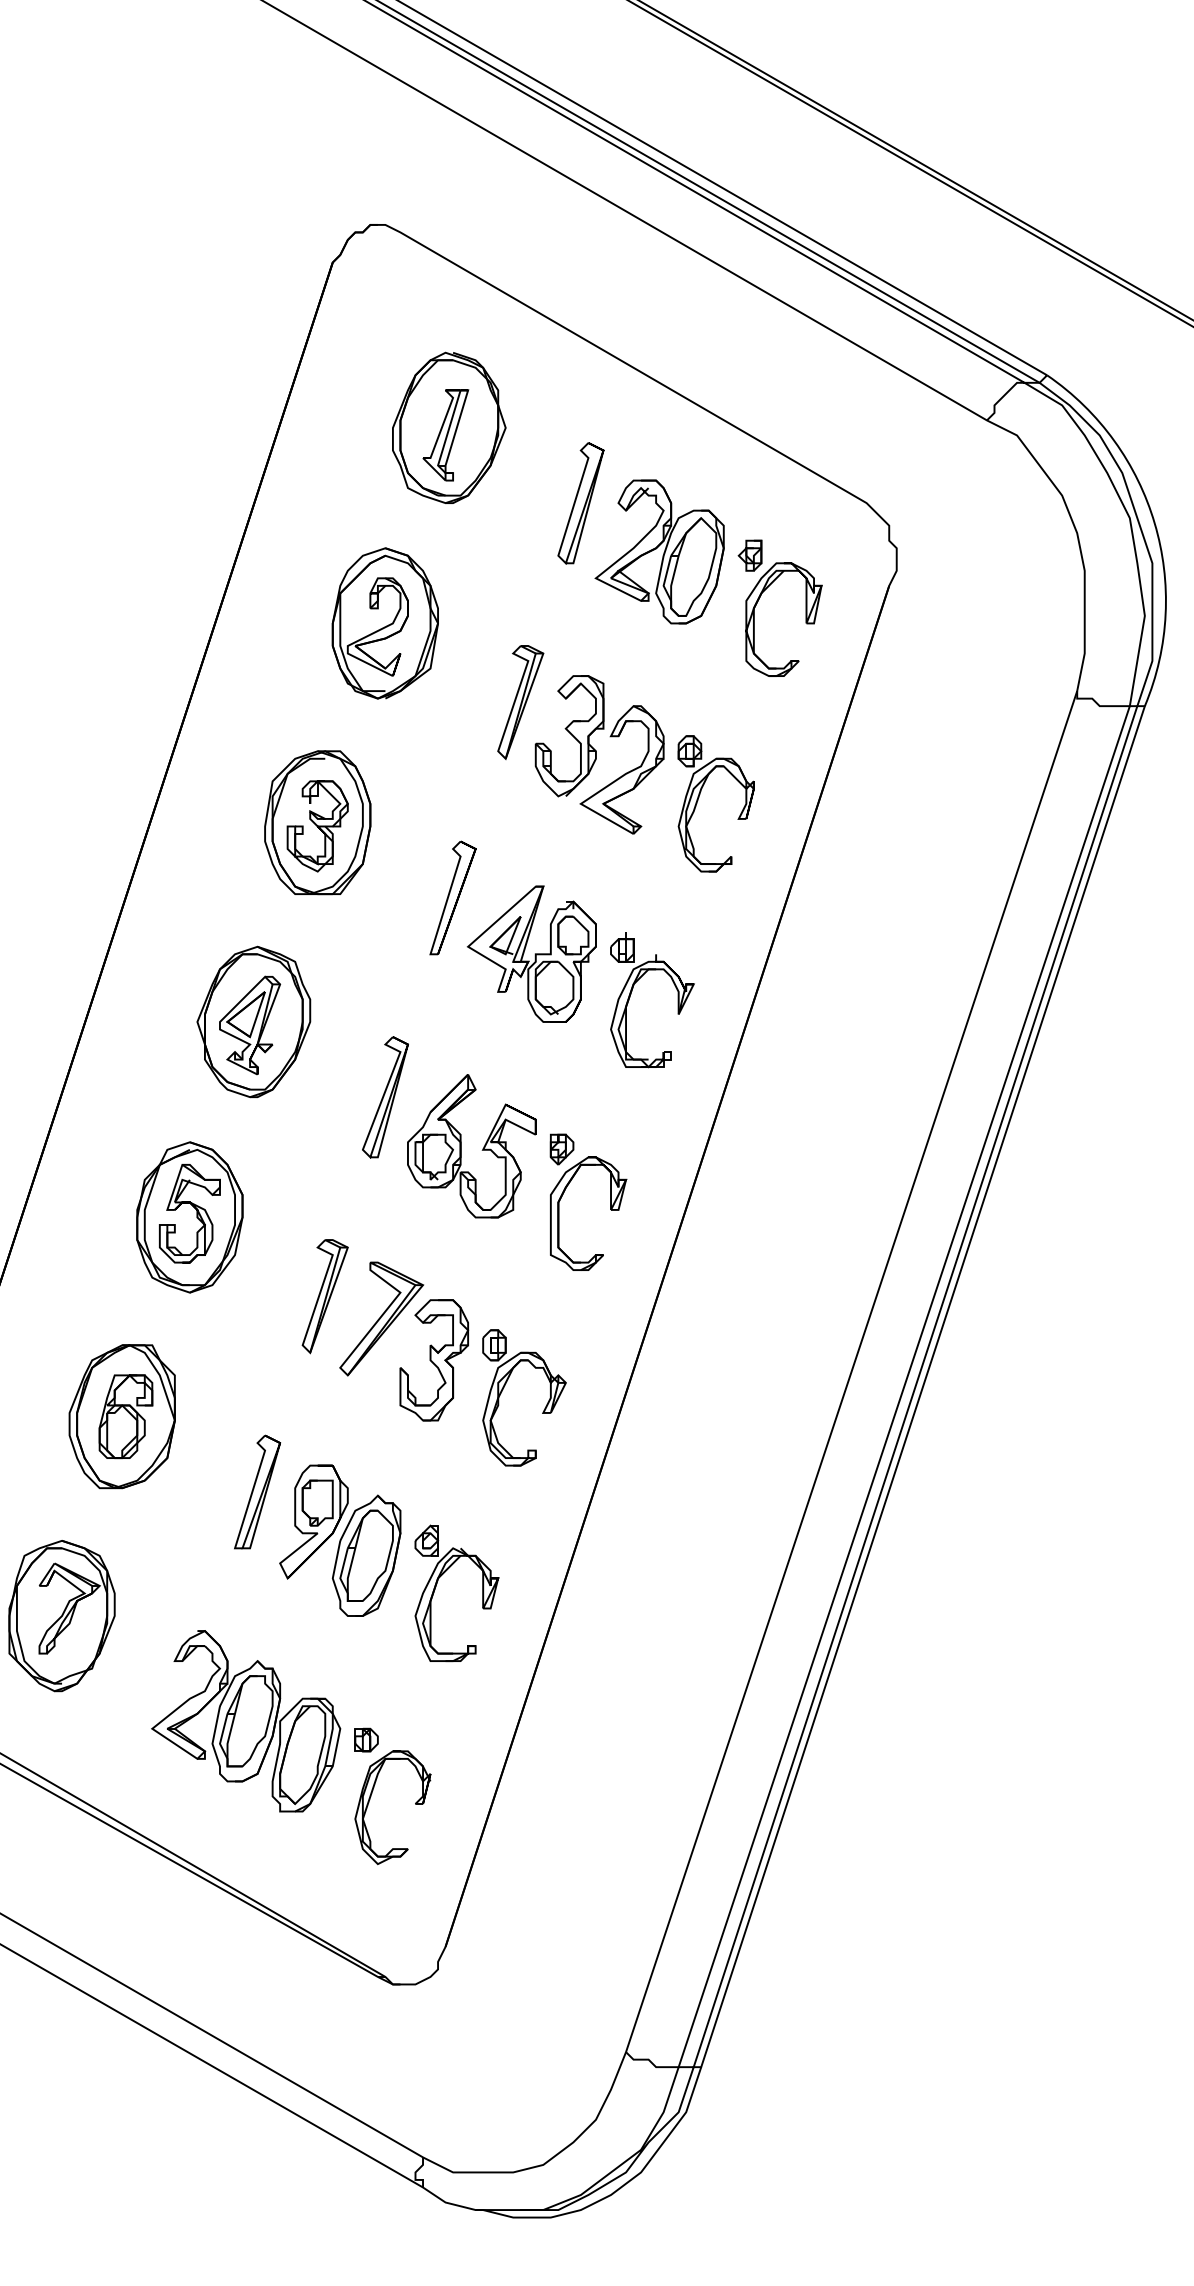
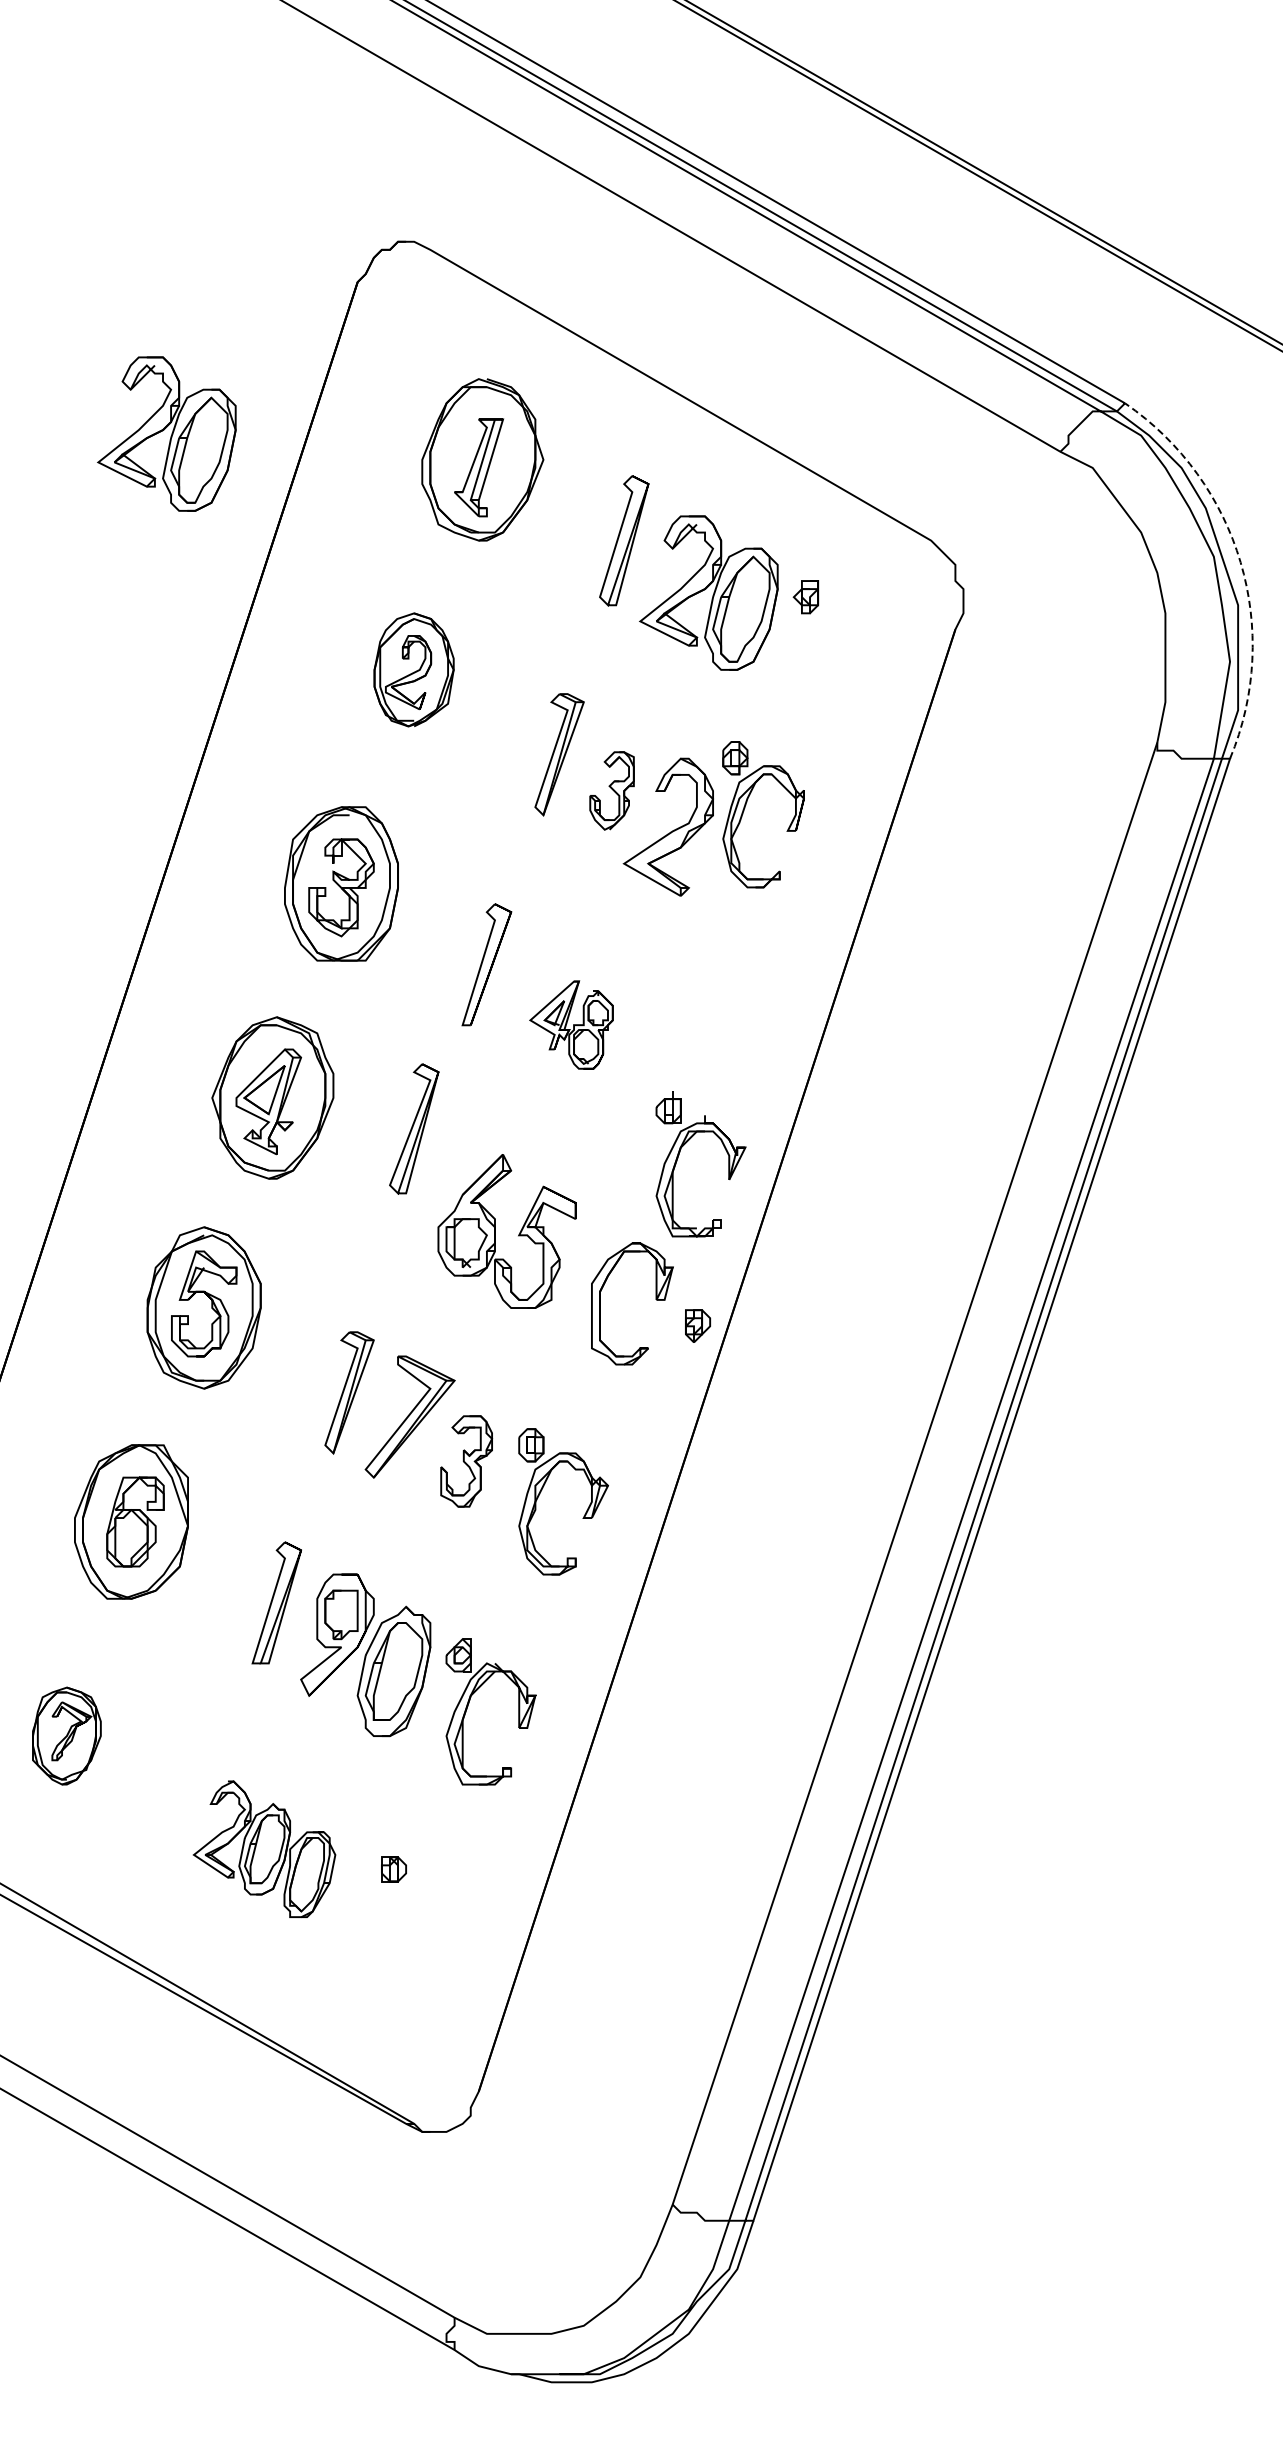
part: (154, 403) -> (166, 433), added
arc: (1154, 523) -> (1240, 562), solid -> dashed
part: (805, 619) -> (865, 665), removed
part: (384, 623) -> (413, 669), size x0.7
part: (569, 735) -> (611, 790), size x0.6
part: (699, 798) -> (745, 808), moved
part: (531, 953) -> (571, 1024), size x0.6
part: (631, 994) -> (678, 1158), moved
part: (385, 1096) -> (414, 1128), moved
part: (561, 1149) -> (697, 1325), moved
part: (434, 1360) -> (466, 1461), size x0.7
part: (61, 1615) -> (66, 1735), size x0.6
part: (246, 1721) -> (264, 1849), size x0.7
part: (415, 1804) -> (446, 1938), removed

